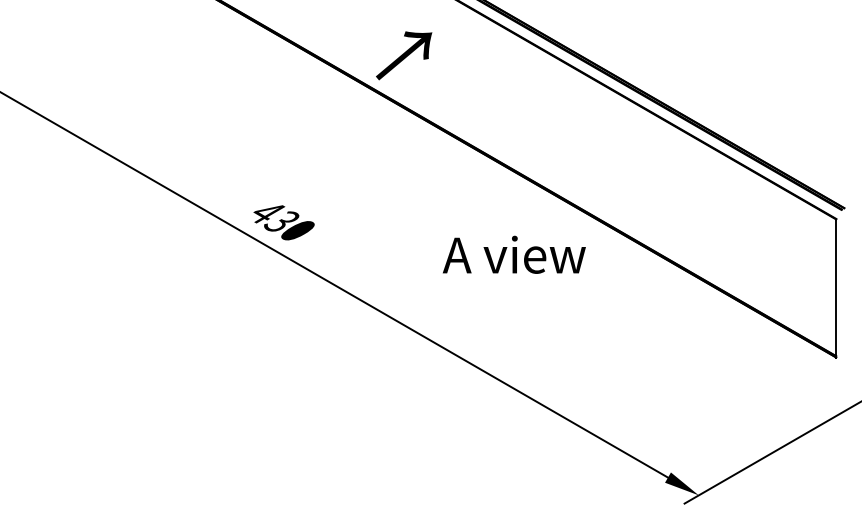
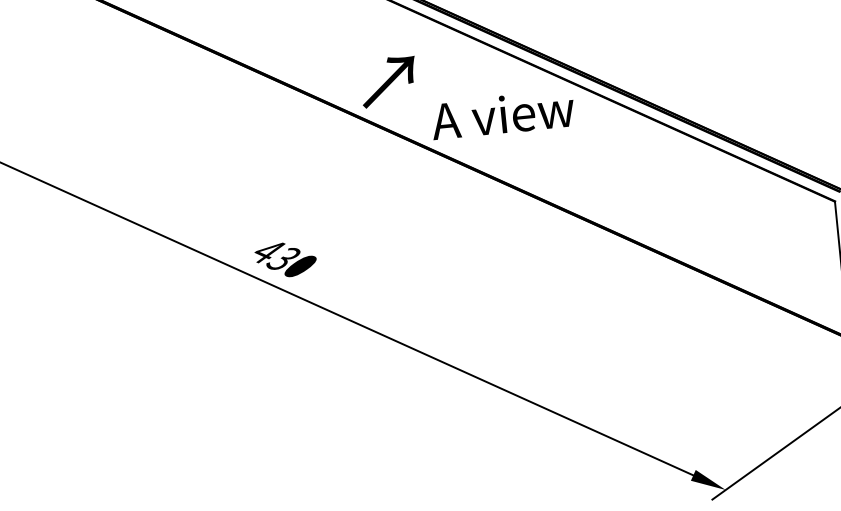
text: (514, 254) -> (503, 114), moved

